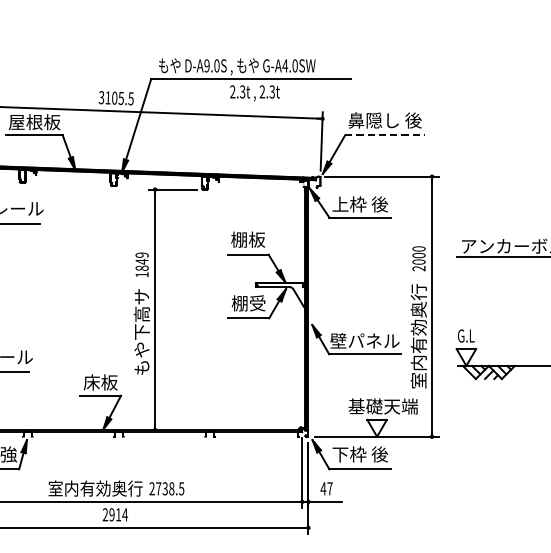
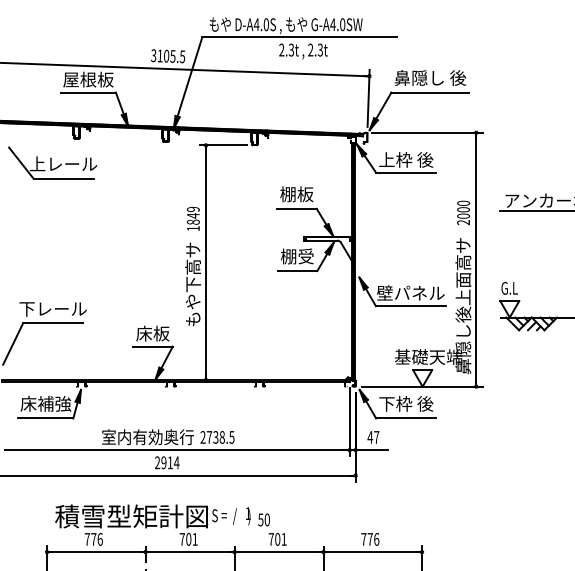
text: (206, 65) -> (256, 24), D-A9.0S -> D-A4.0S
line: (385, 135) -> (430, 92), dashed -> solid
text: (418, 353) -> (463, 305), 室内有効奥行 -> 鼻隠し後上面高サ

